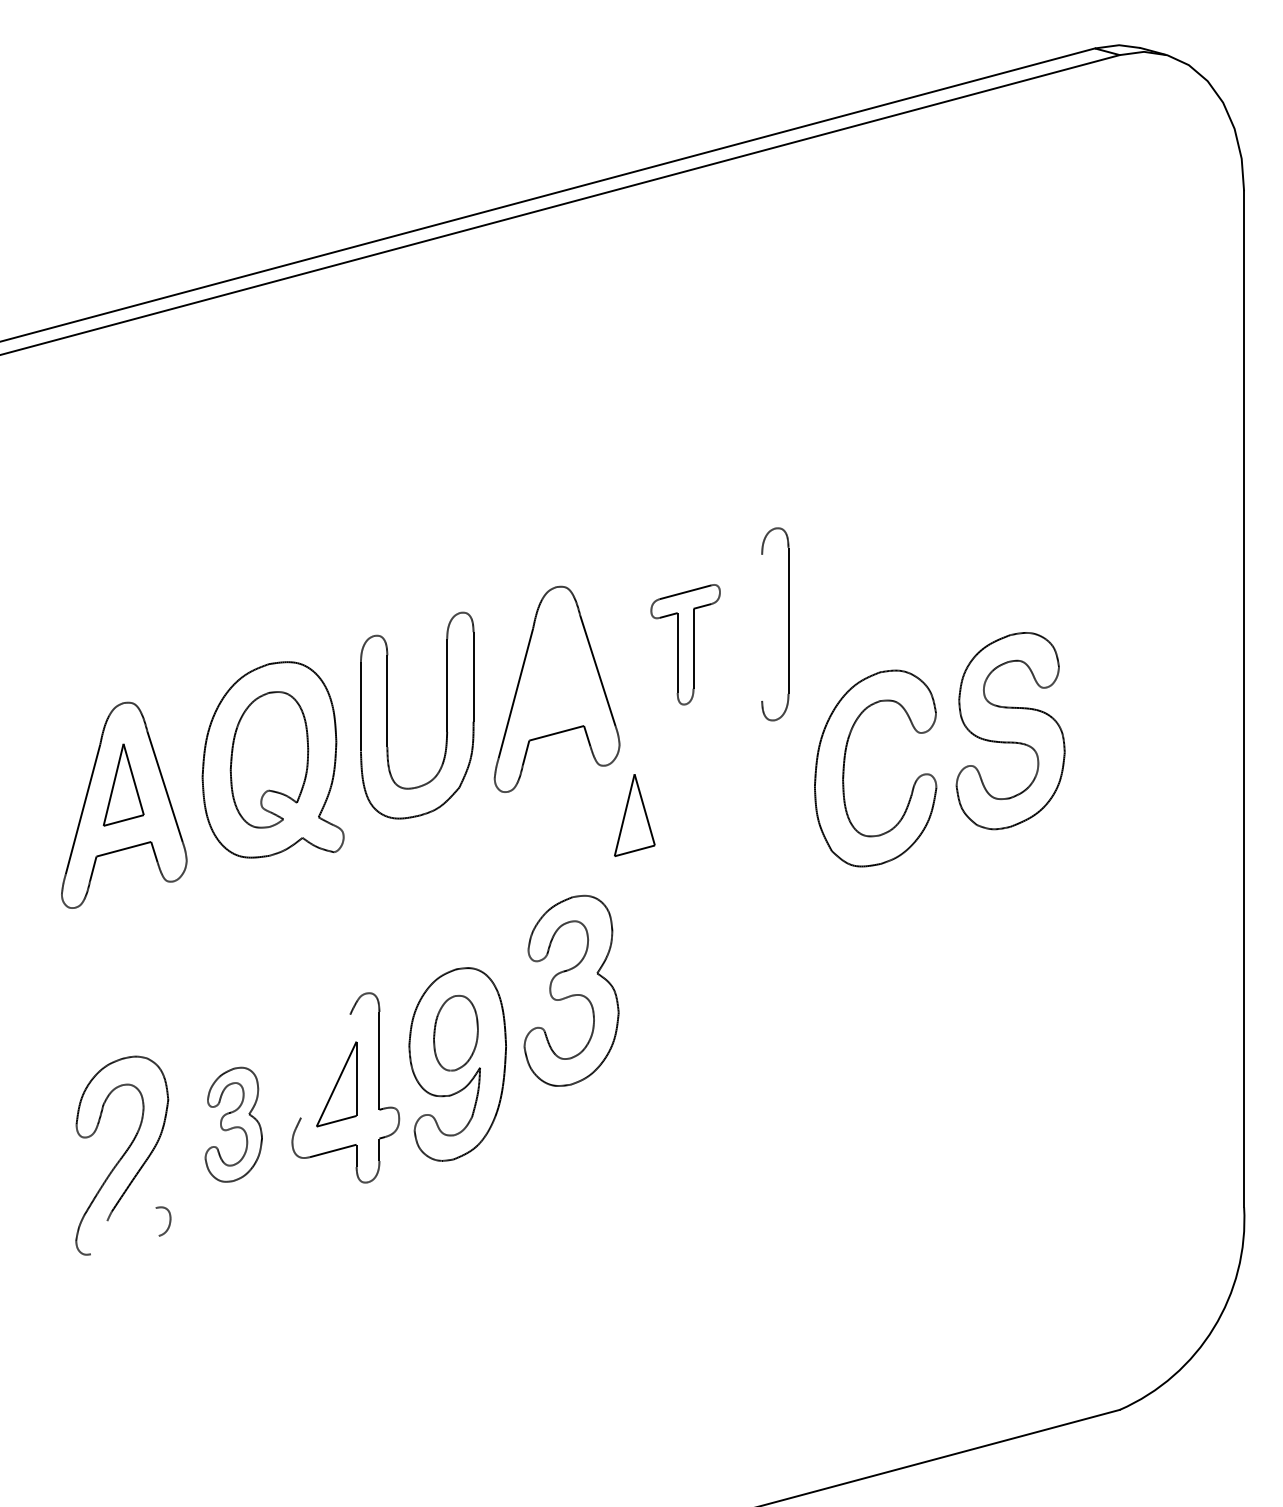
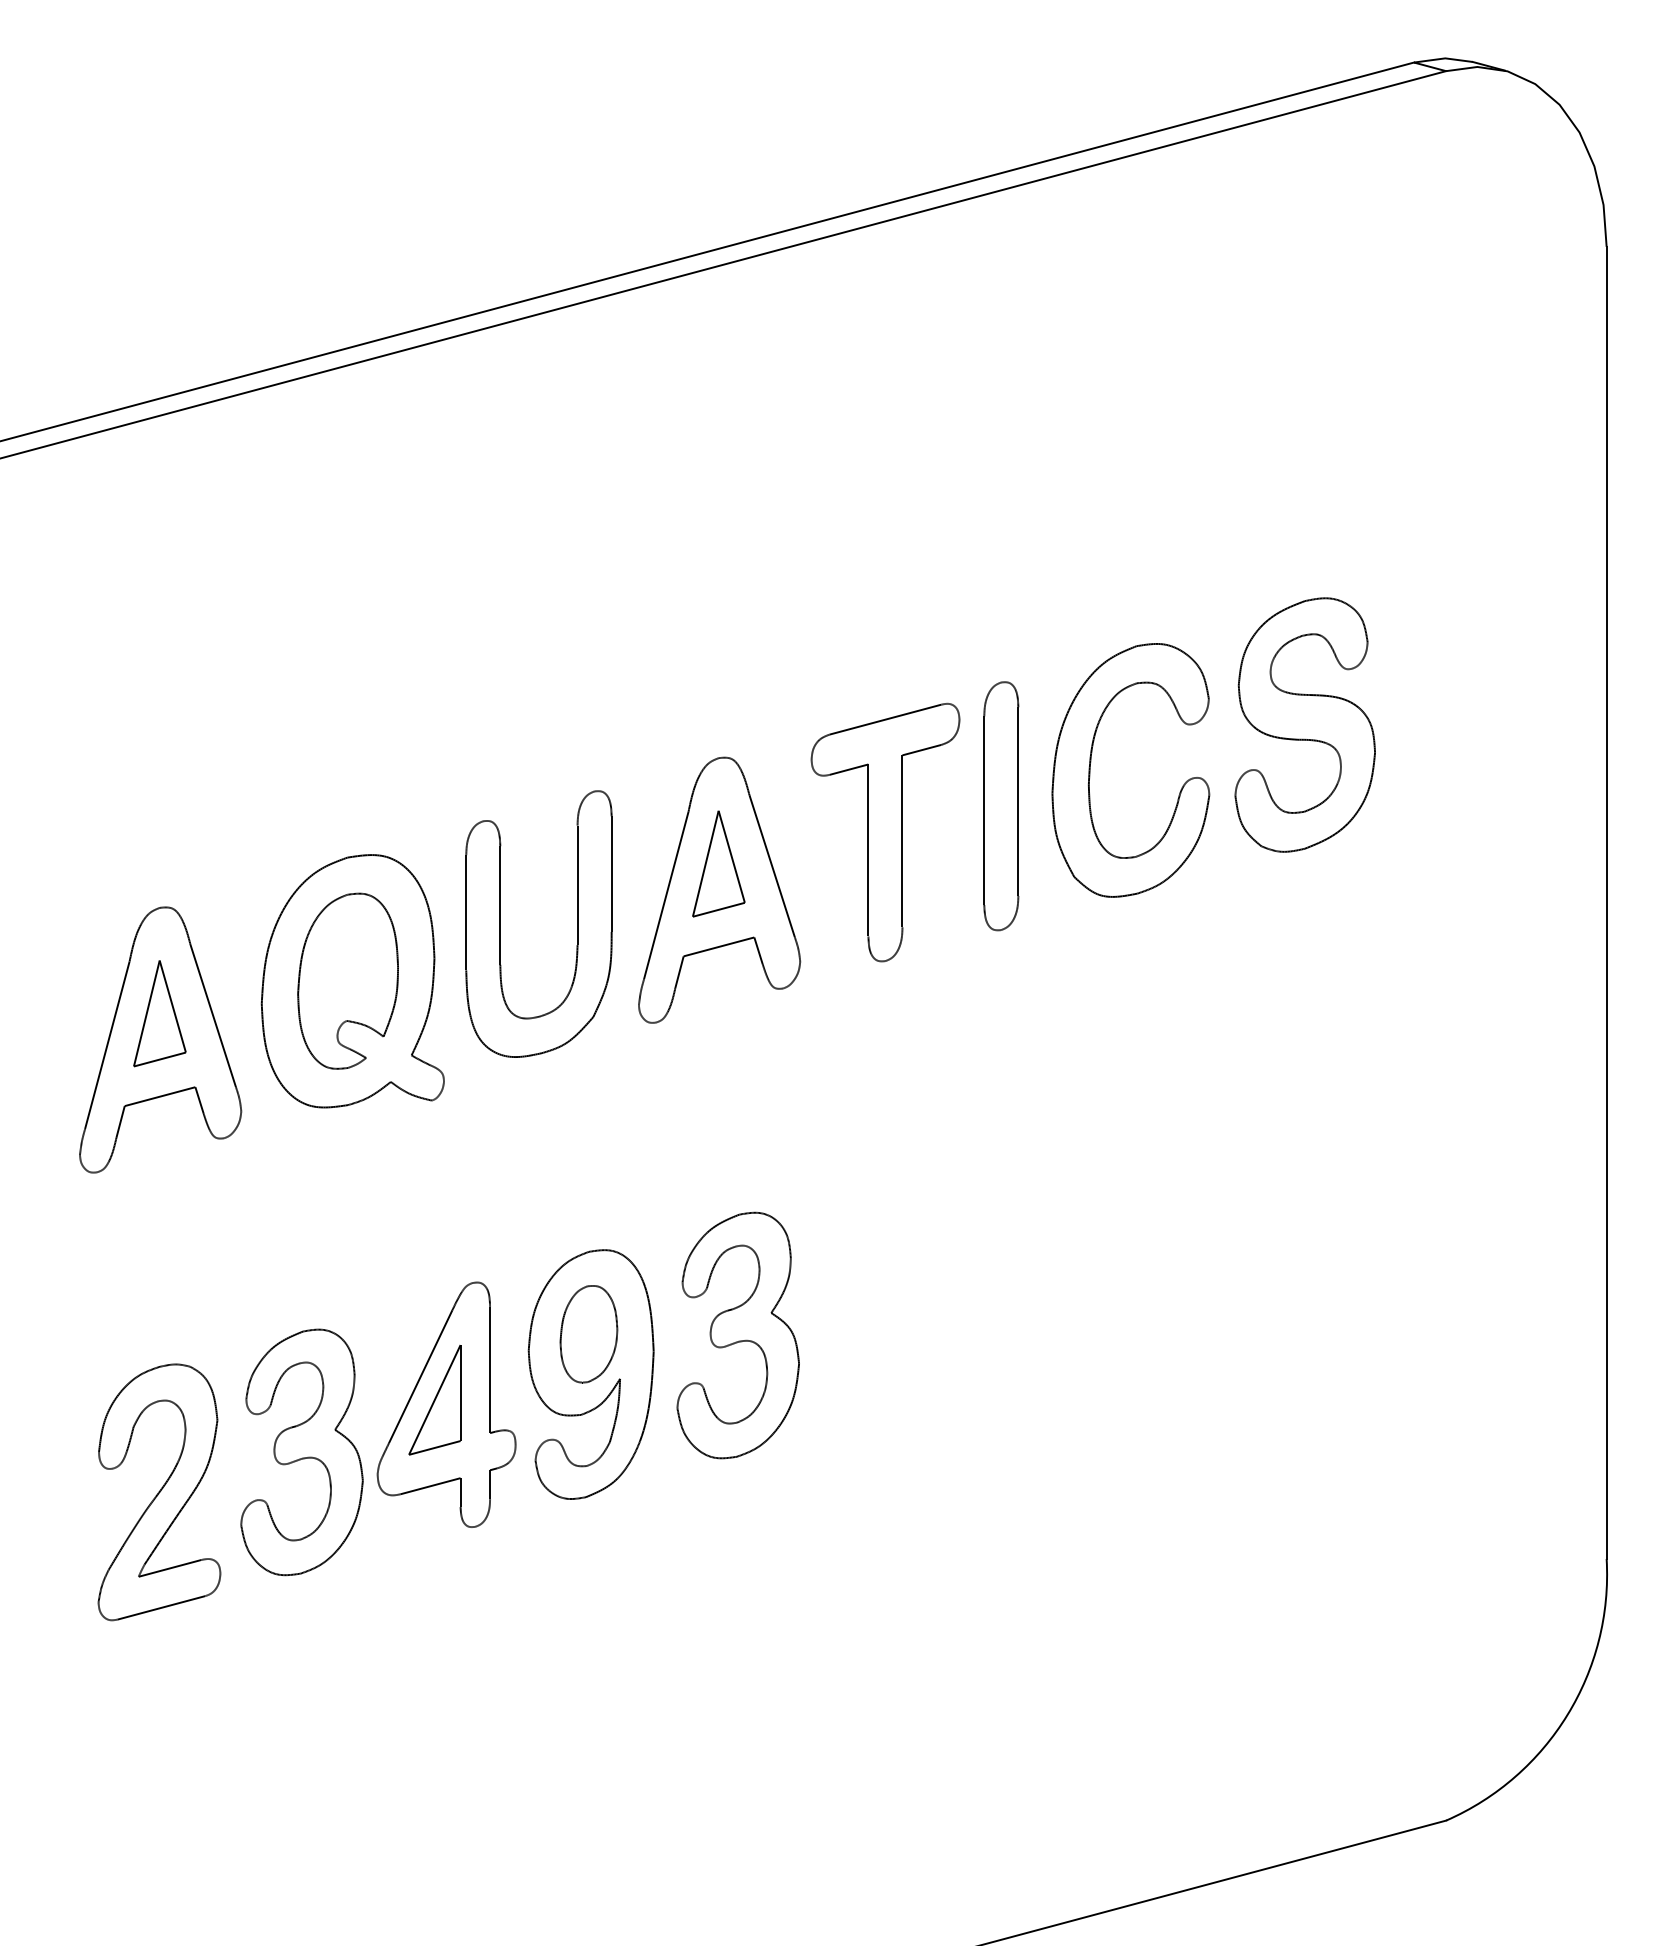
line: (762, 627) -> (984, 810), added
part: (685, 644) -> (885, 832), size x1.67
part: (1010, 730) -> (1304, 724), moved
part: (845, 762) -> (1091, 762), moved
part: (634, 815) -> (718, 863), moved
part: (571, 990) -> (737, 1335), moved
line: (325, 1065) -> (420, 1376), added
part: (233, 1124) -> (301, 1452), size x1.67
line: (131, 1214) -> (169, 1568), added
line: (124, 1244) -> (161, 1607), added

